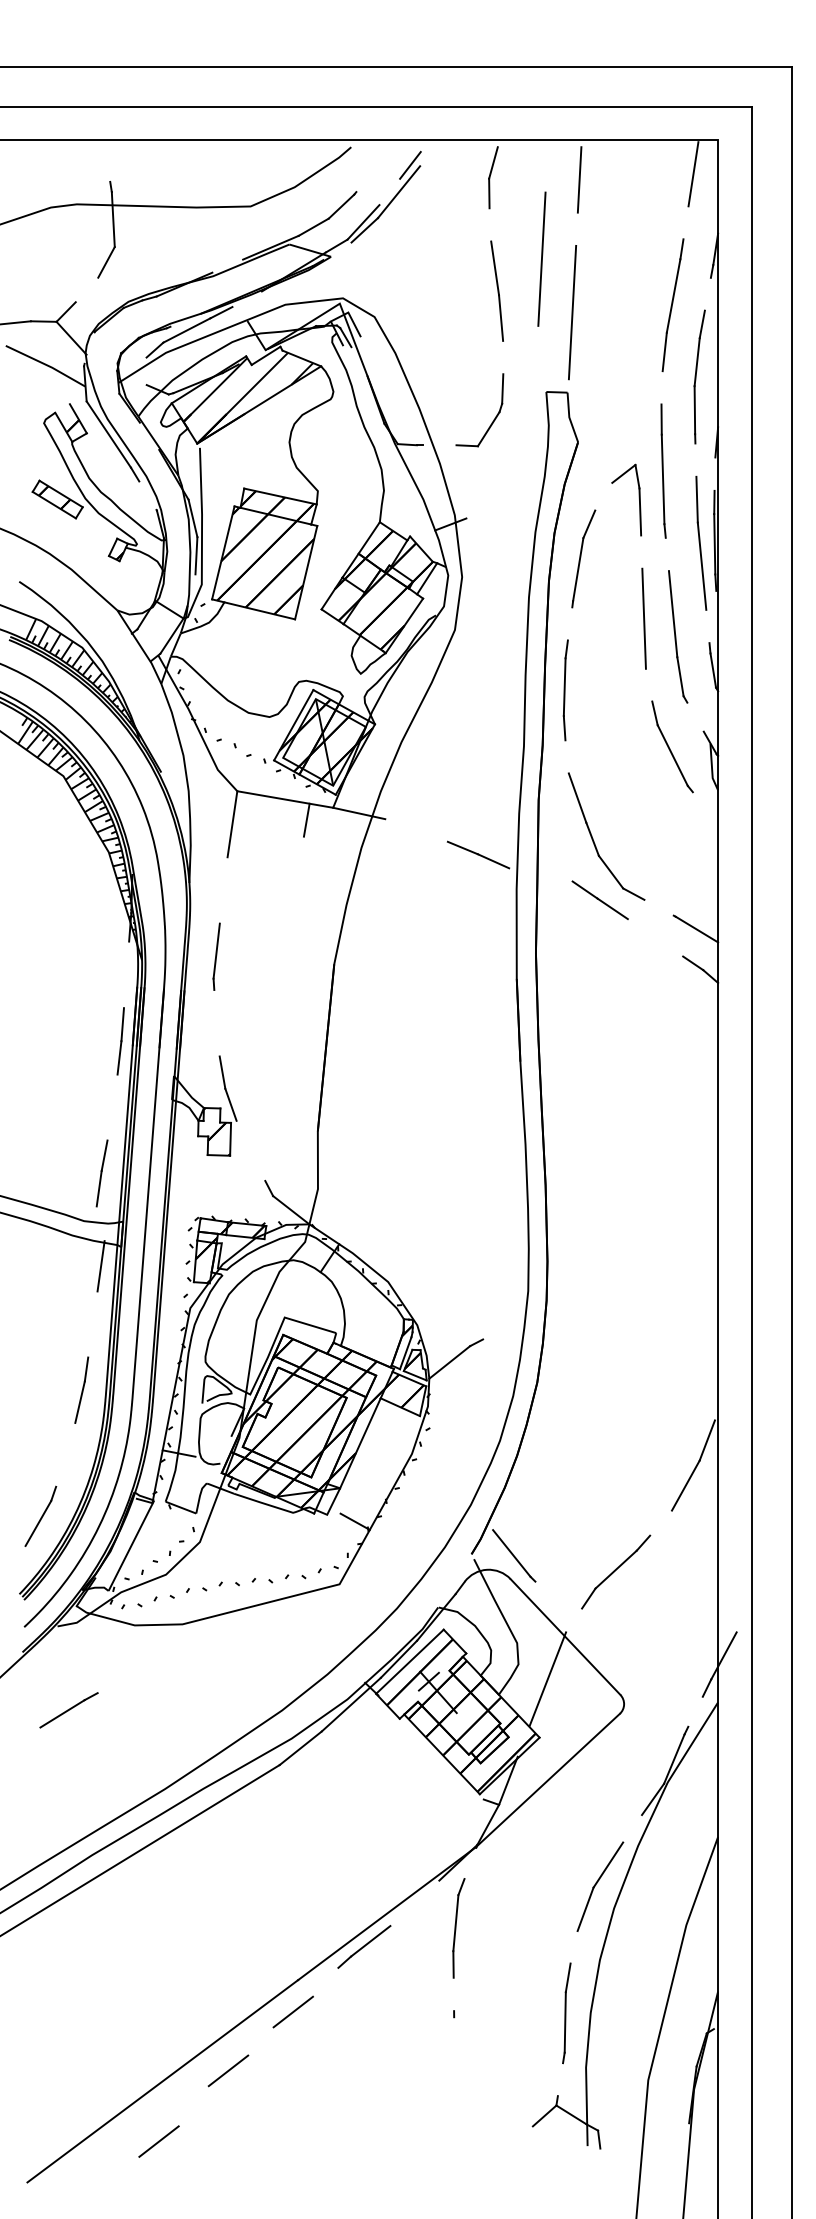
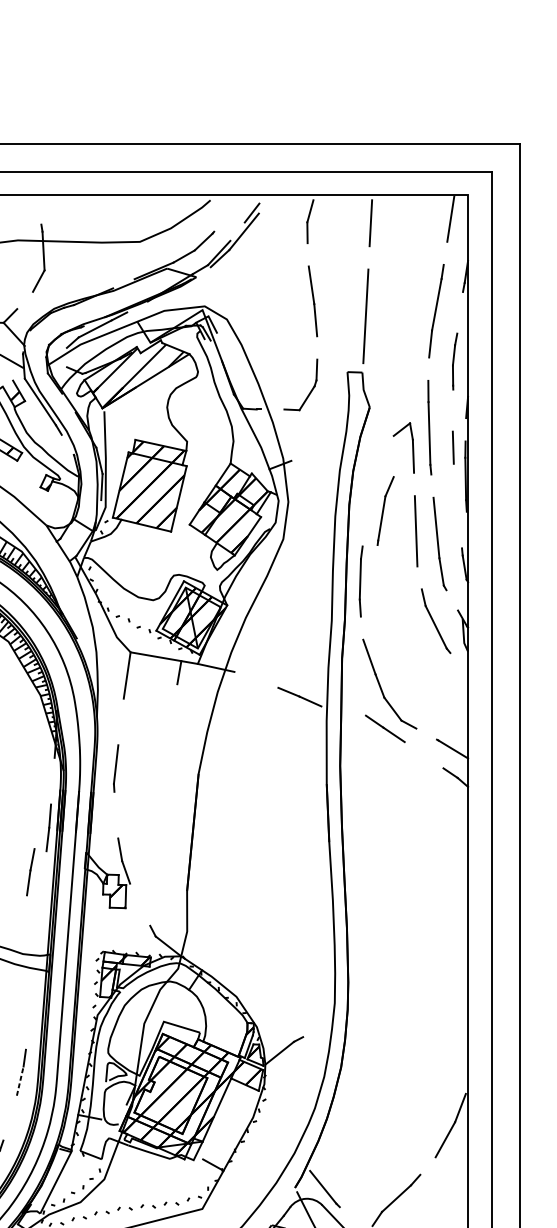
line: (541, 258) -> (344, 278), removed
part: (699, 376) -> (455, 361), size x0.6
part: (583, 558) -> (385, 510), moved
line: (701, 565) -> (456, 493), removed
line: (101, 1173) -> (30, 872), moved
line: (100, 1266) -> (34, 985), removed
line: (80, 1401) -> (20, 1080), solid -> dashed

